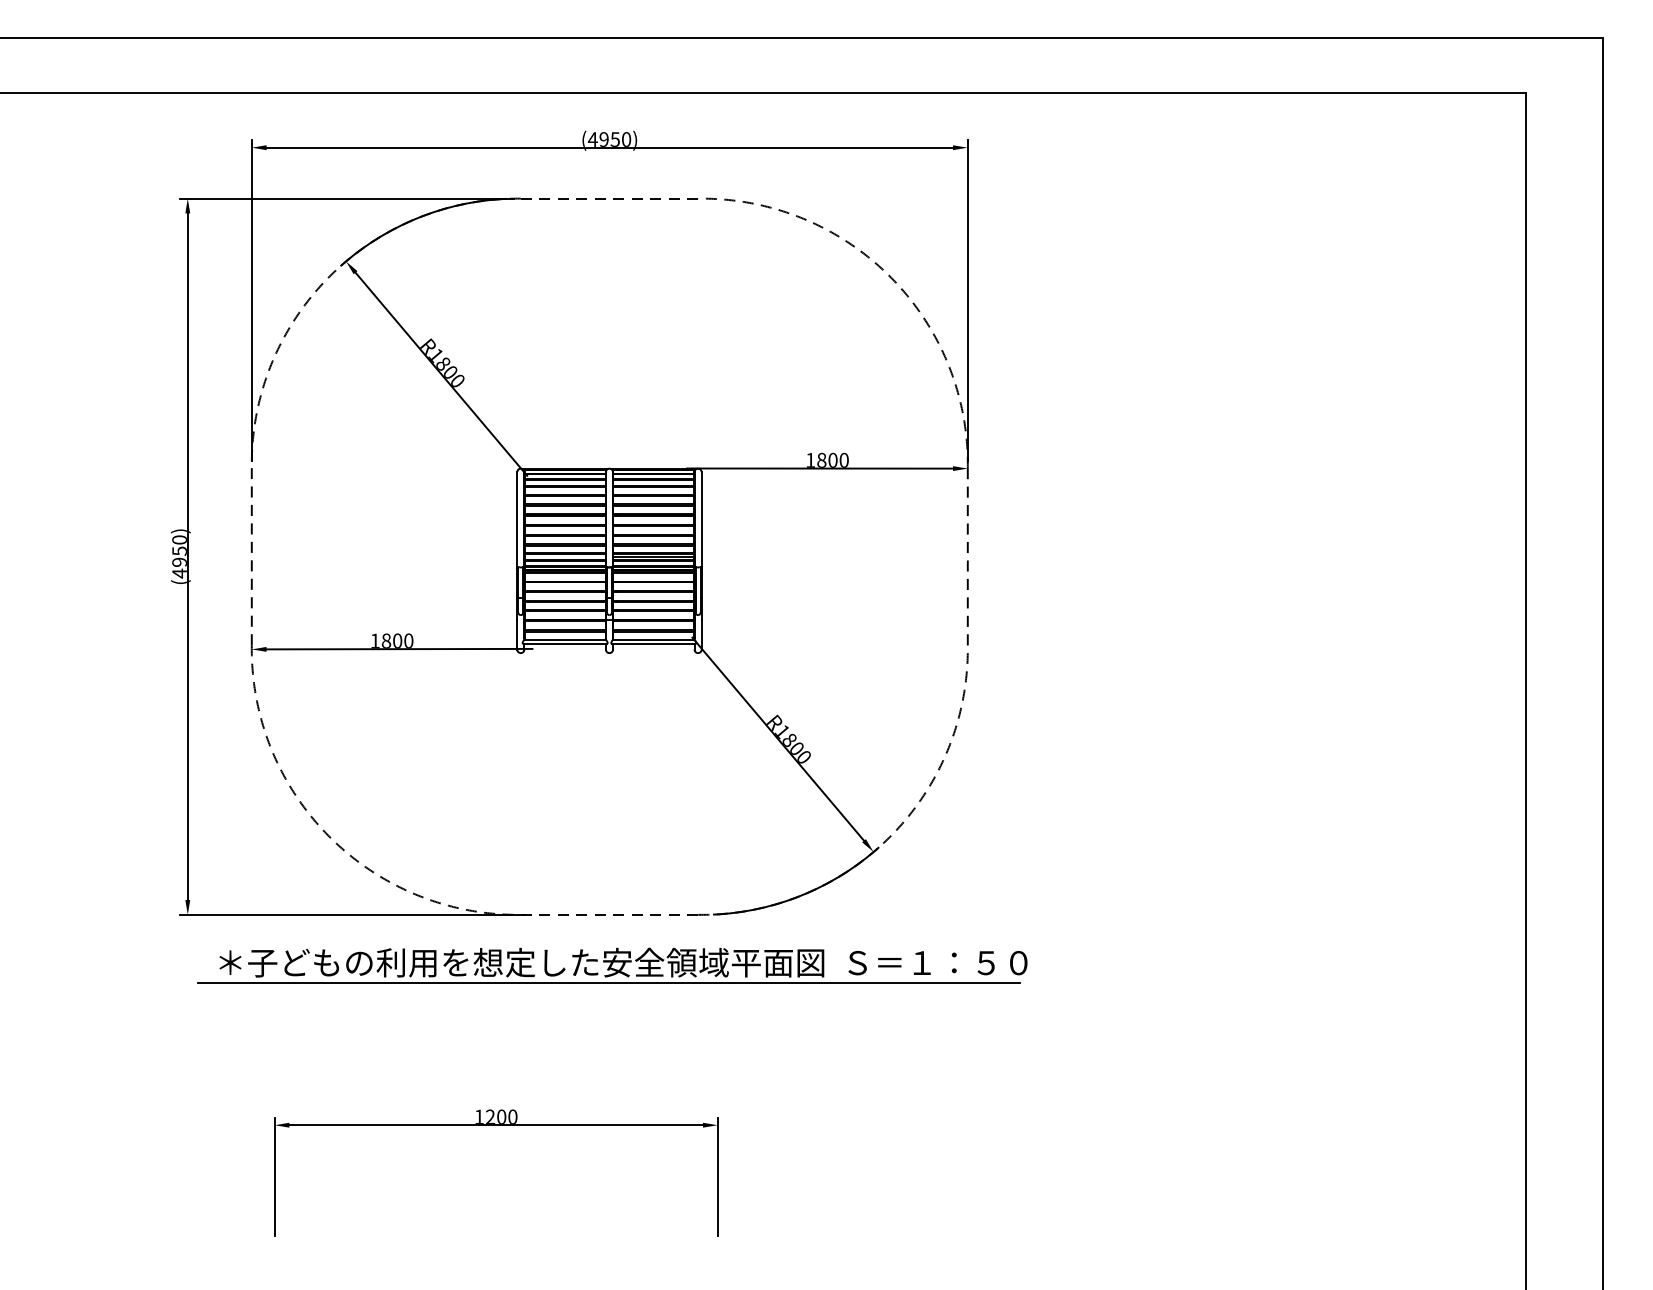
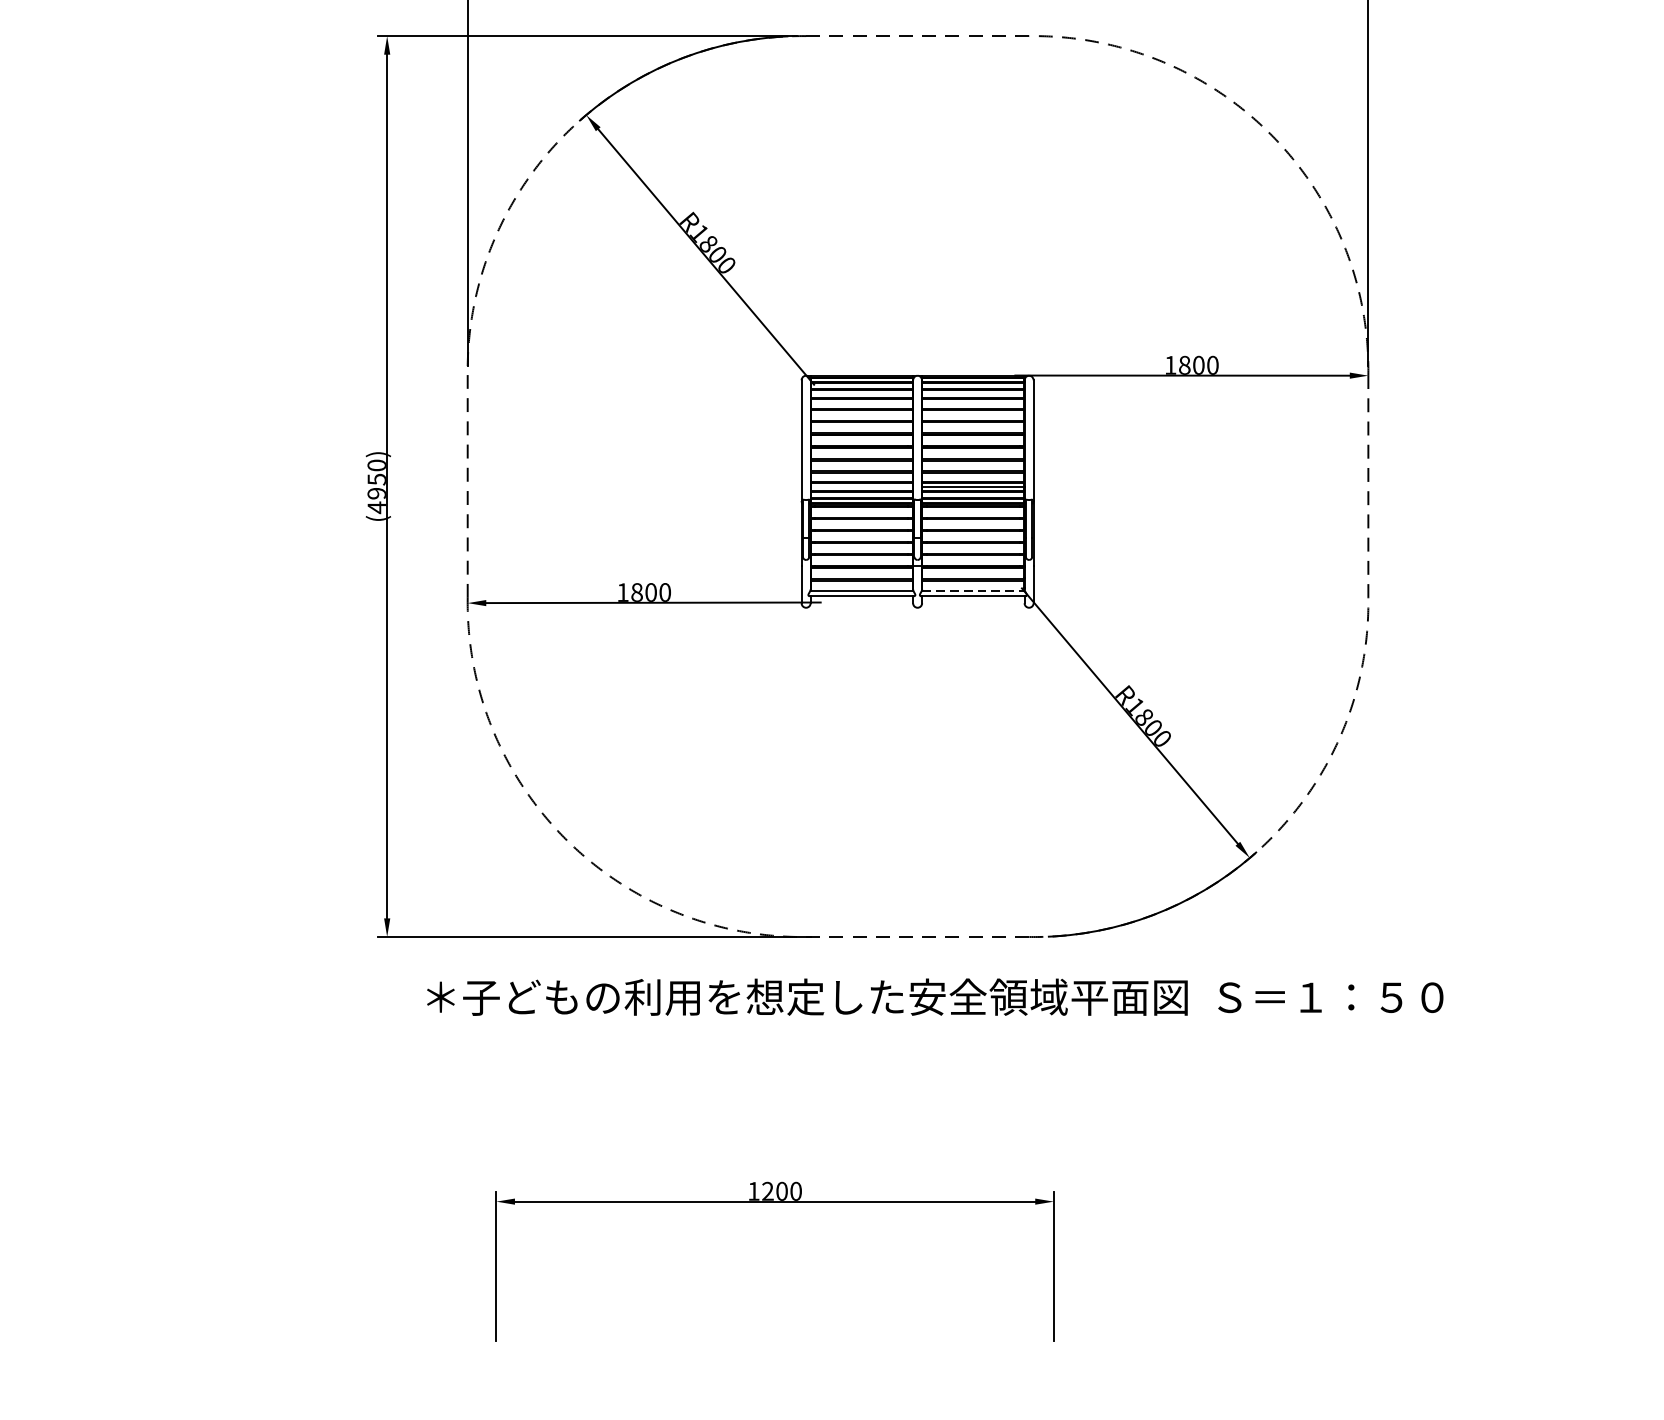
line: (653, 639) -> (972, 590), solid -> dashed
line: (608, 982) -> (916, 1022), removed

